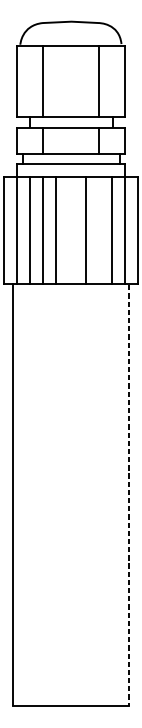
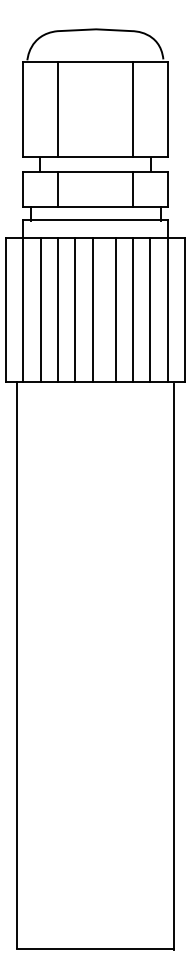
line: (68, 230) -> (92, 309), added
line: (99, 230) -> (133, 309), added
line: (129, 495) -> (173, 666), dashed -> solid

